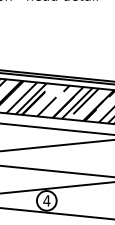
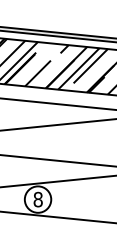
text: (46, 200) -> (37, 199), 4 -> 8

